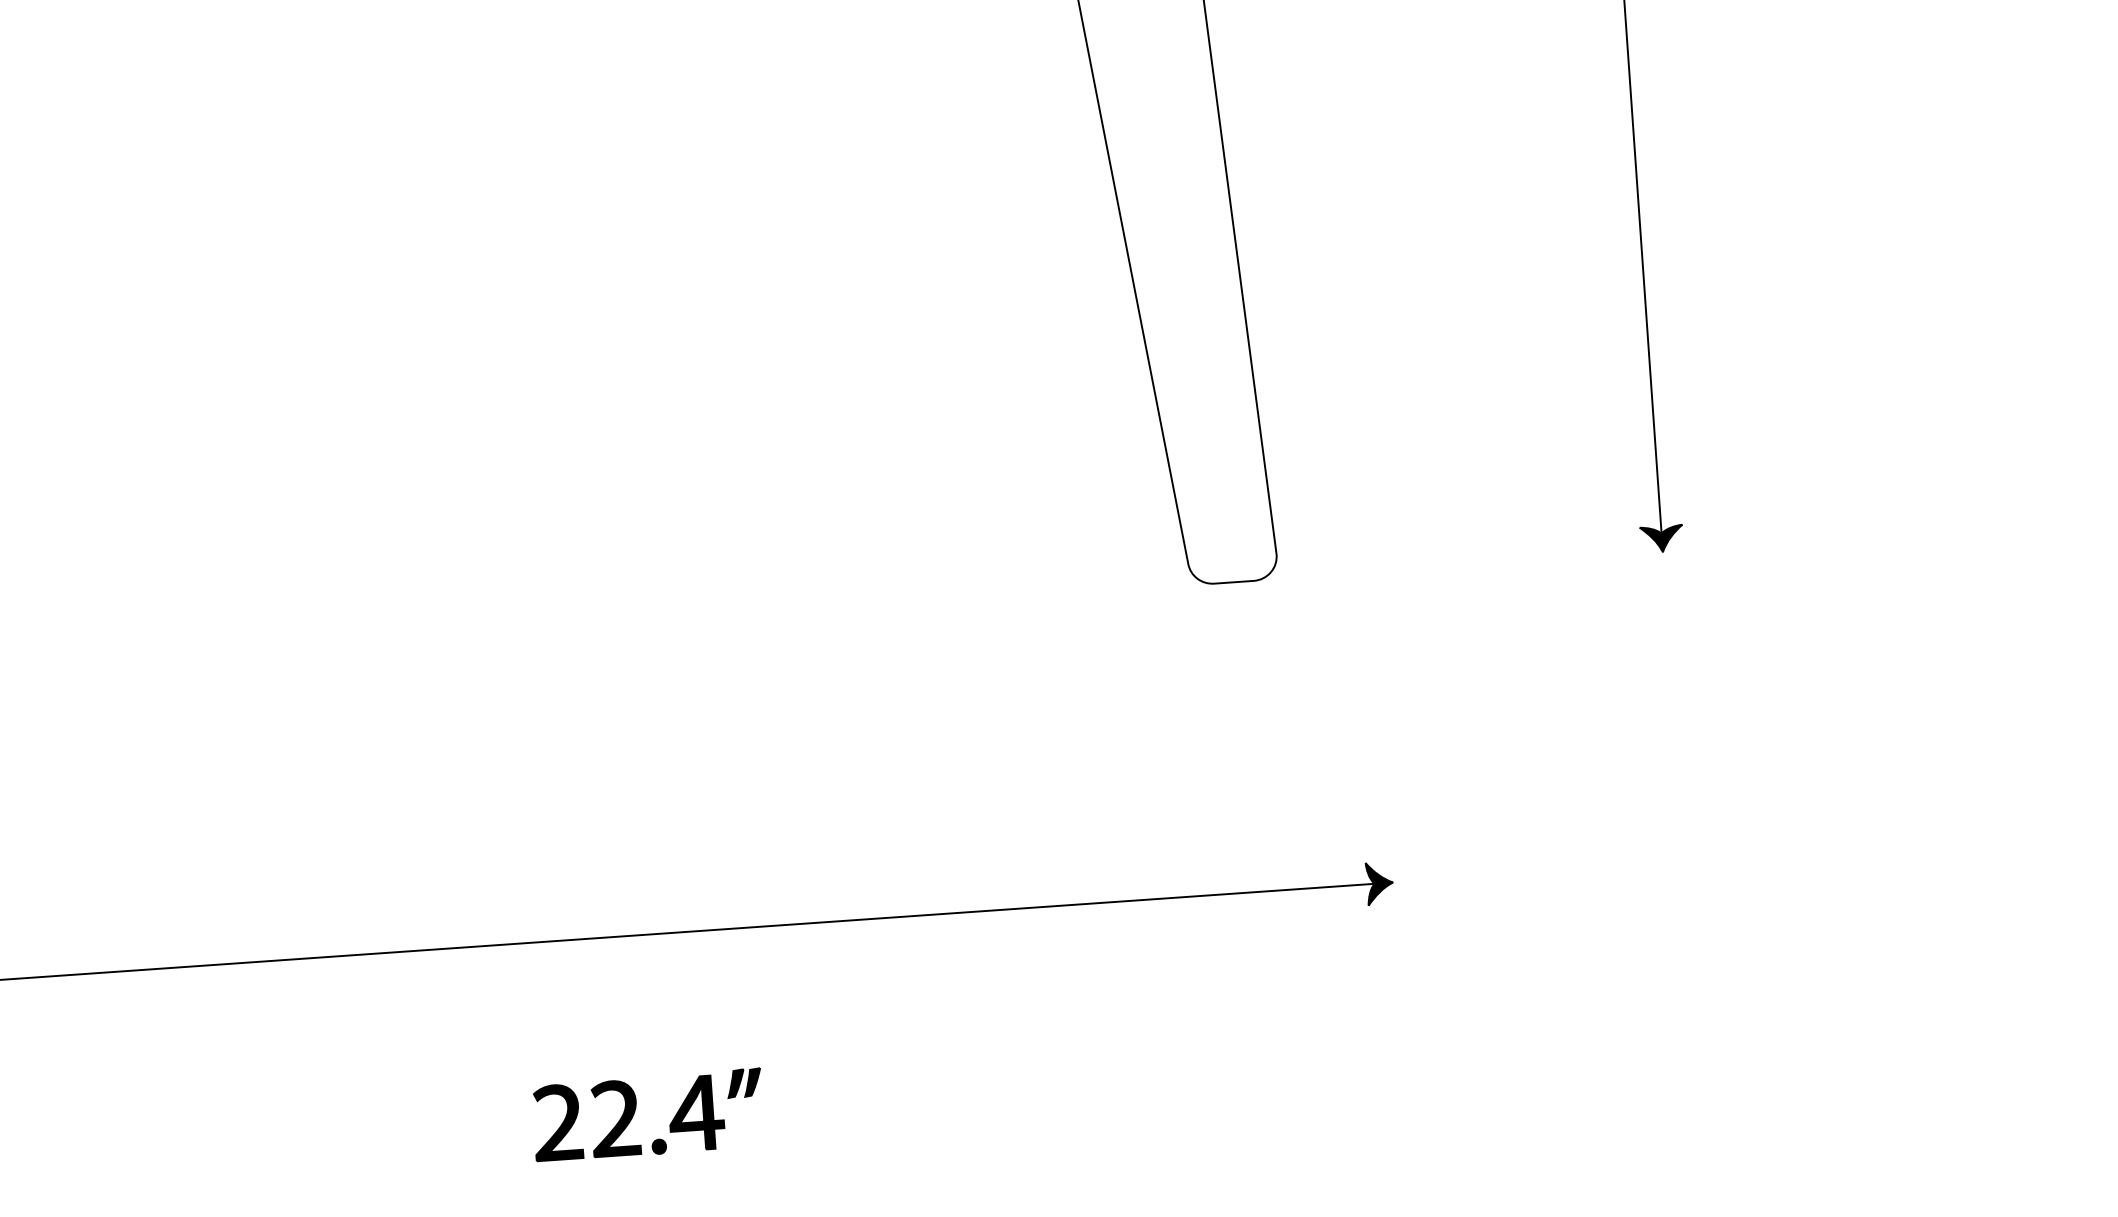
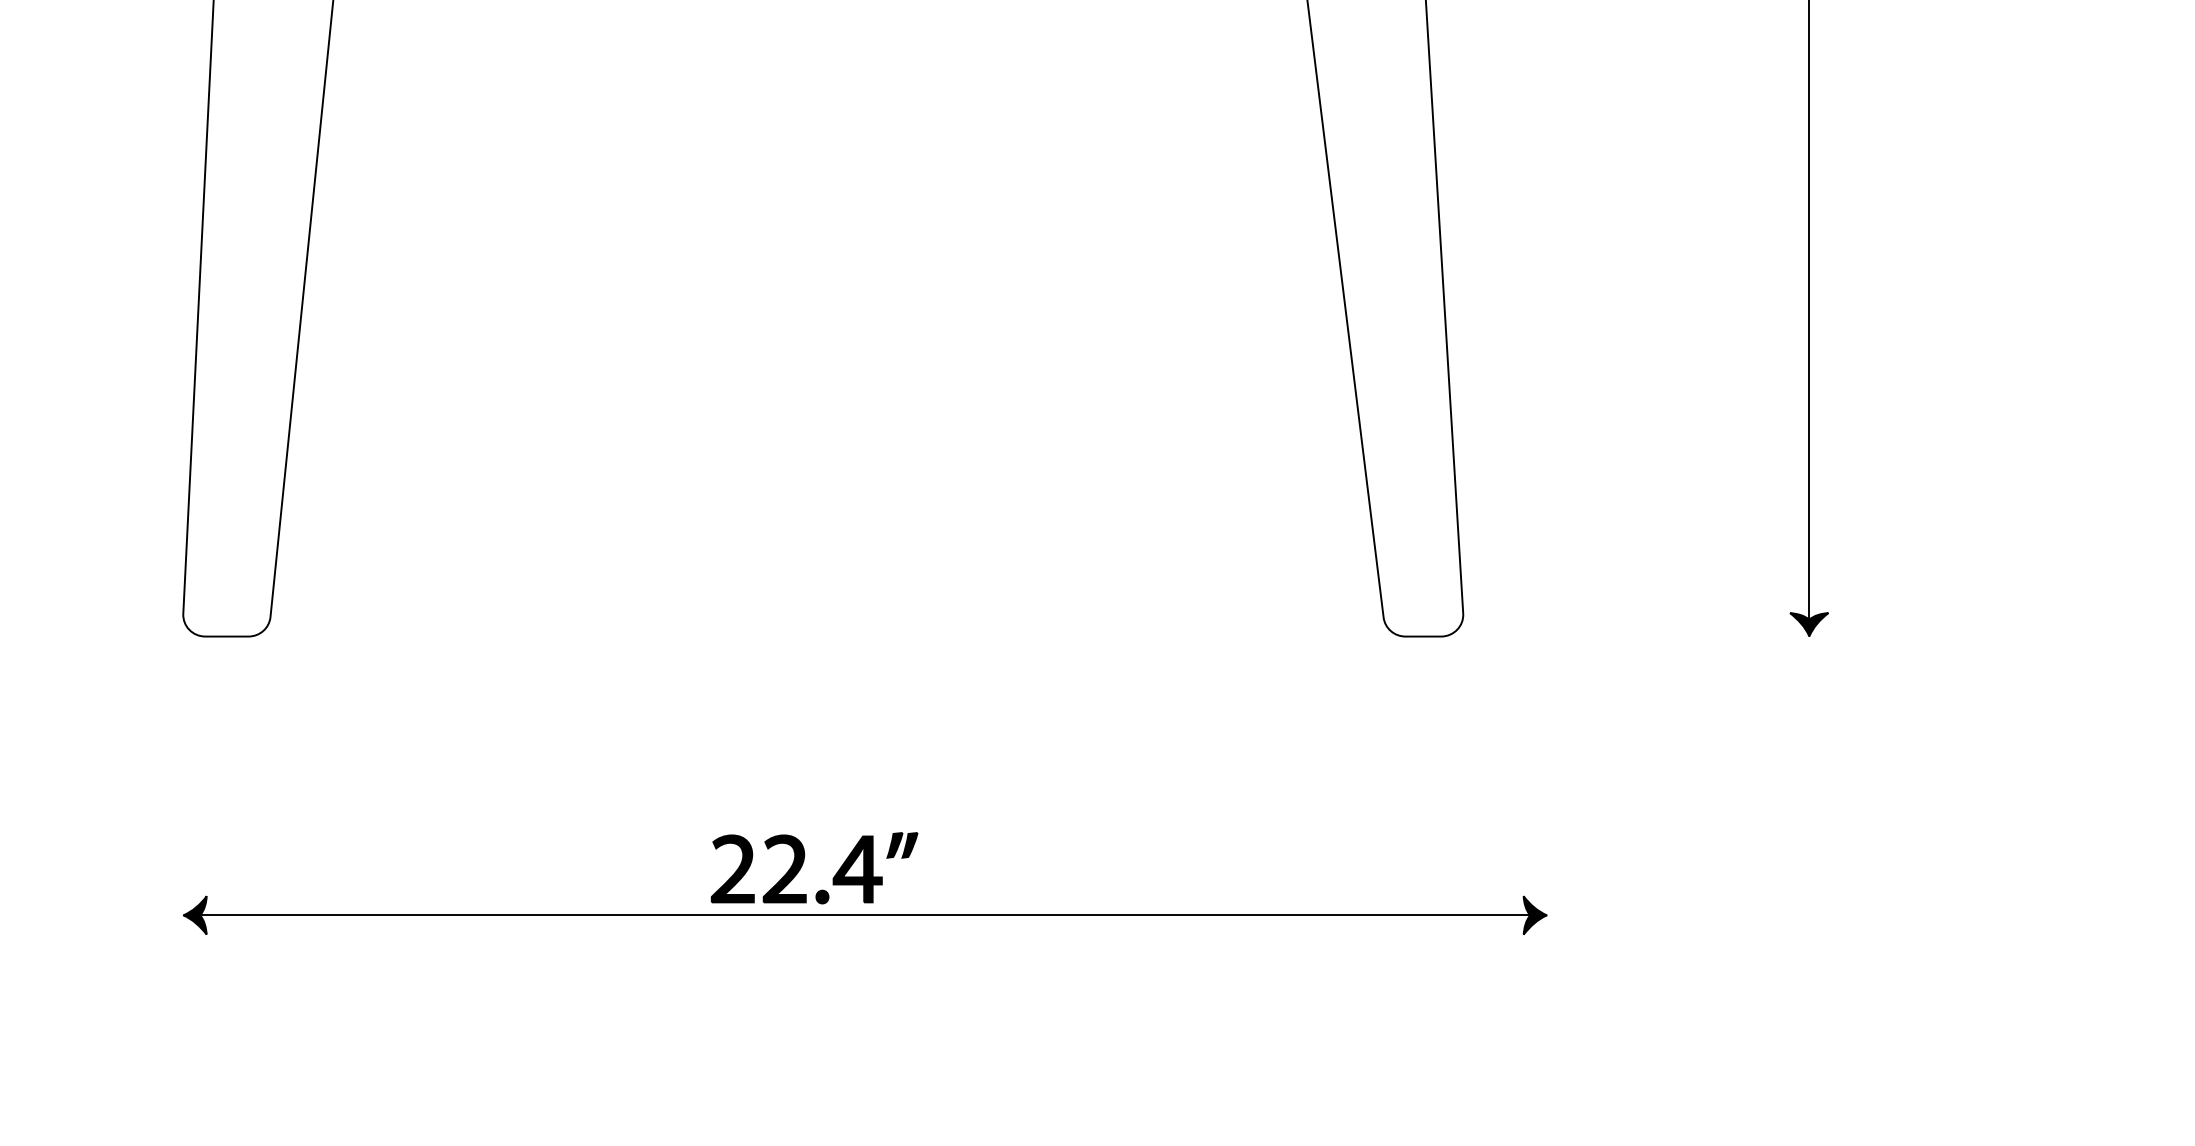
part: (635, 1112) -> (803, 864), moved

